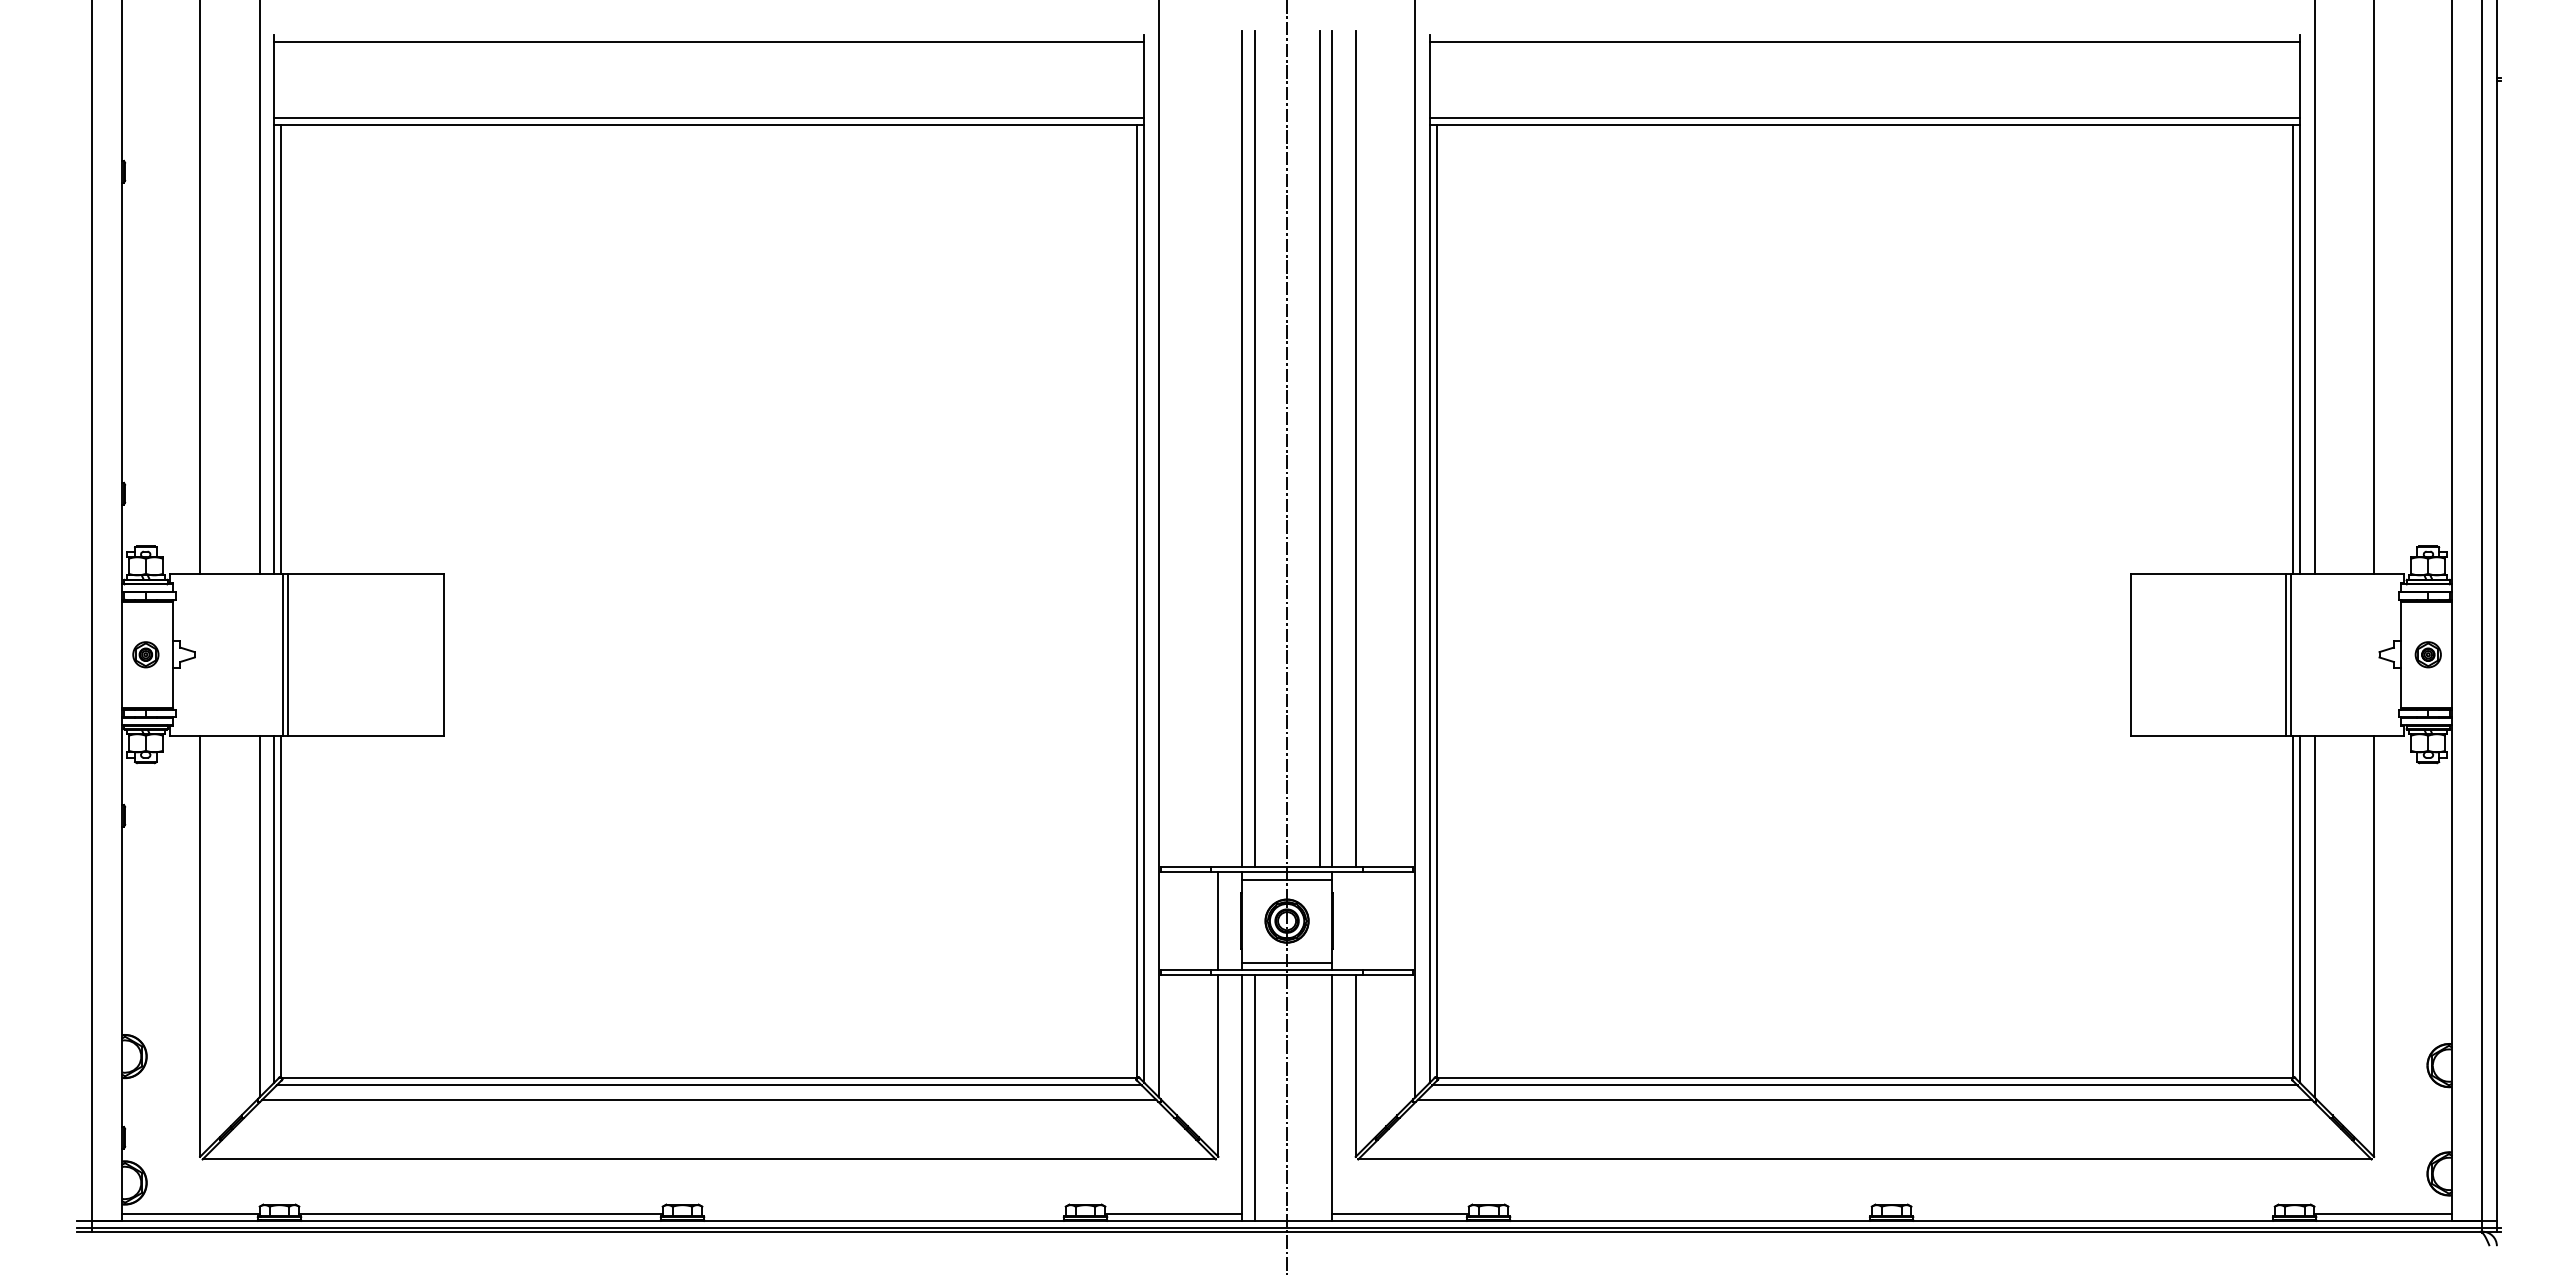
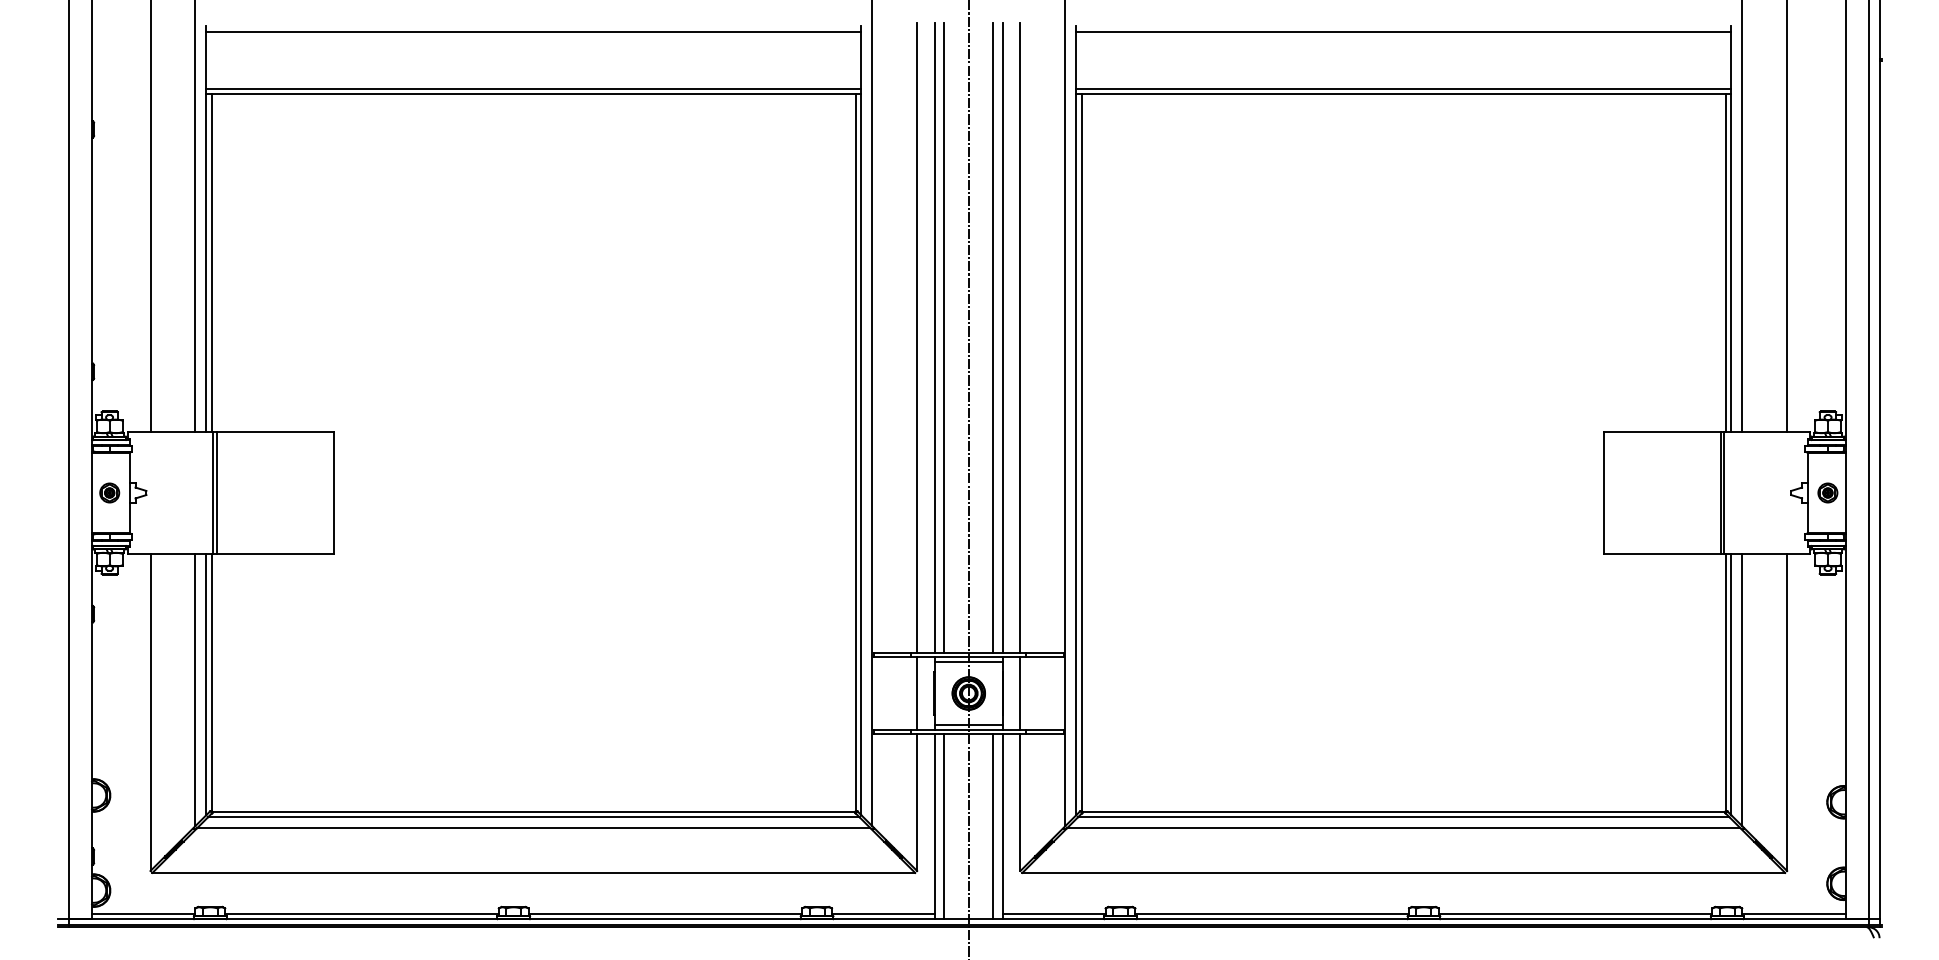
line: (1218, 448) -> (917, 337), added
line: (1355, 920) -> (1020, 693), added
line: (1319, 1097) -> (993, 826), added
line: (883, 1213) -> (664, 913), added
line: (1689, 1213) -> (1271, 913), added
line: (2092, 1213) -> (1575, 913), added

